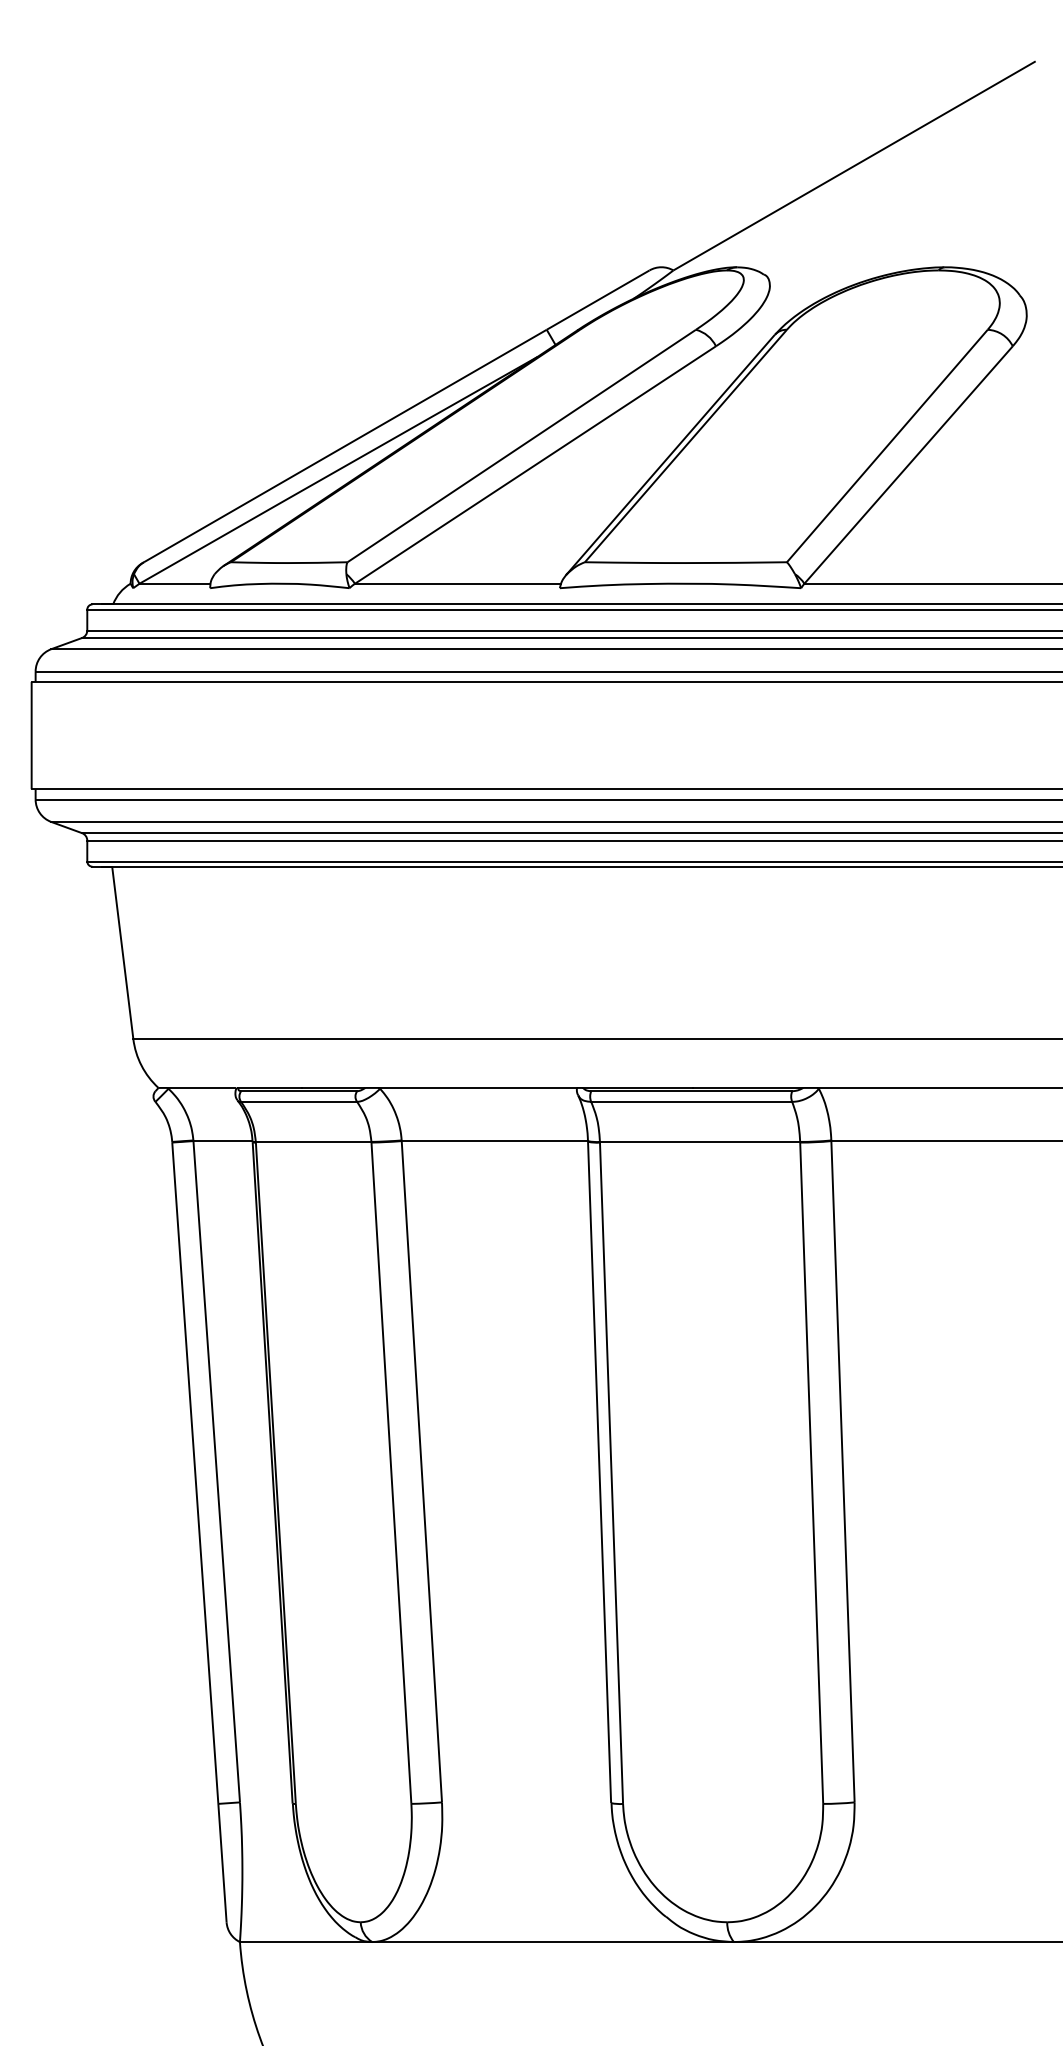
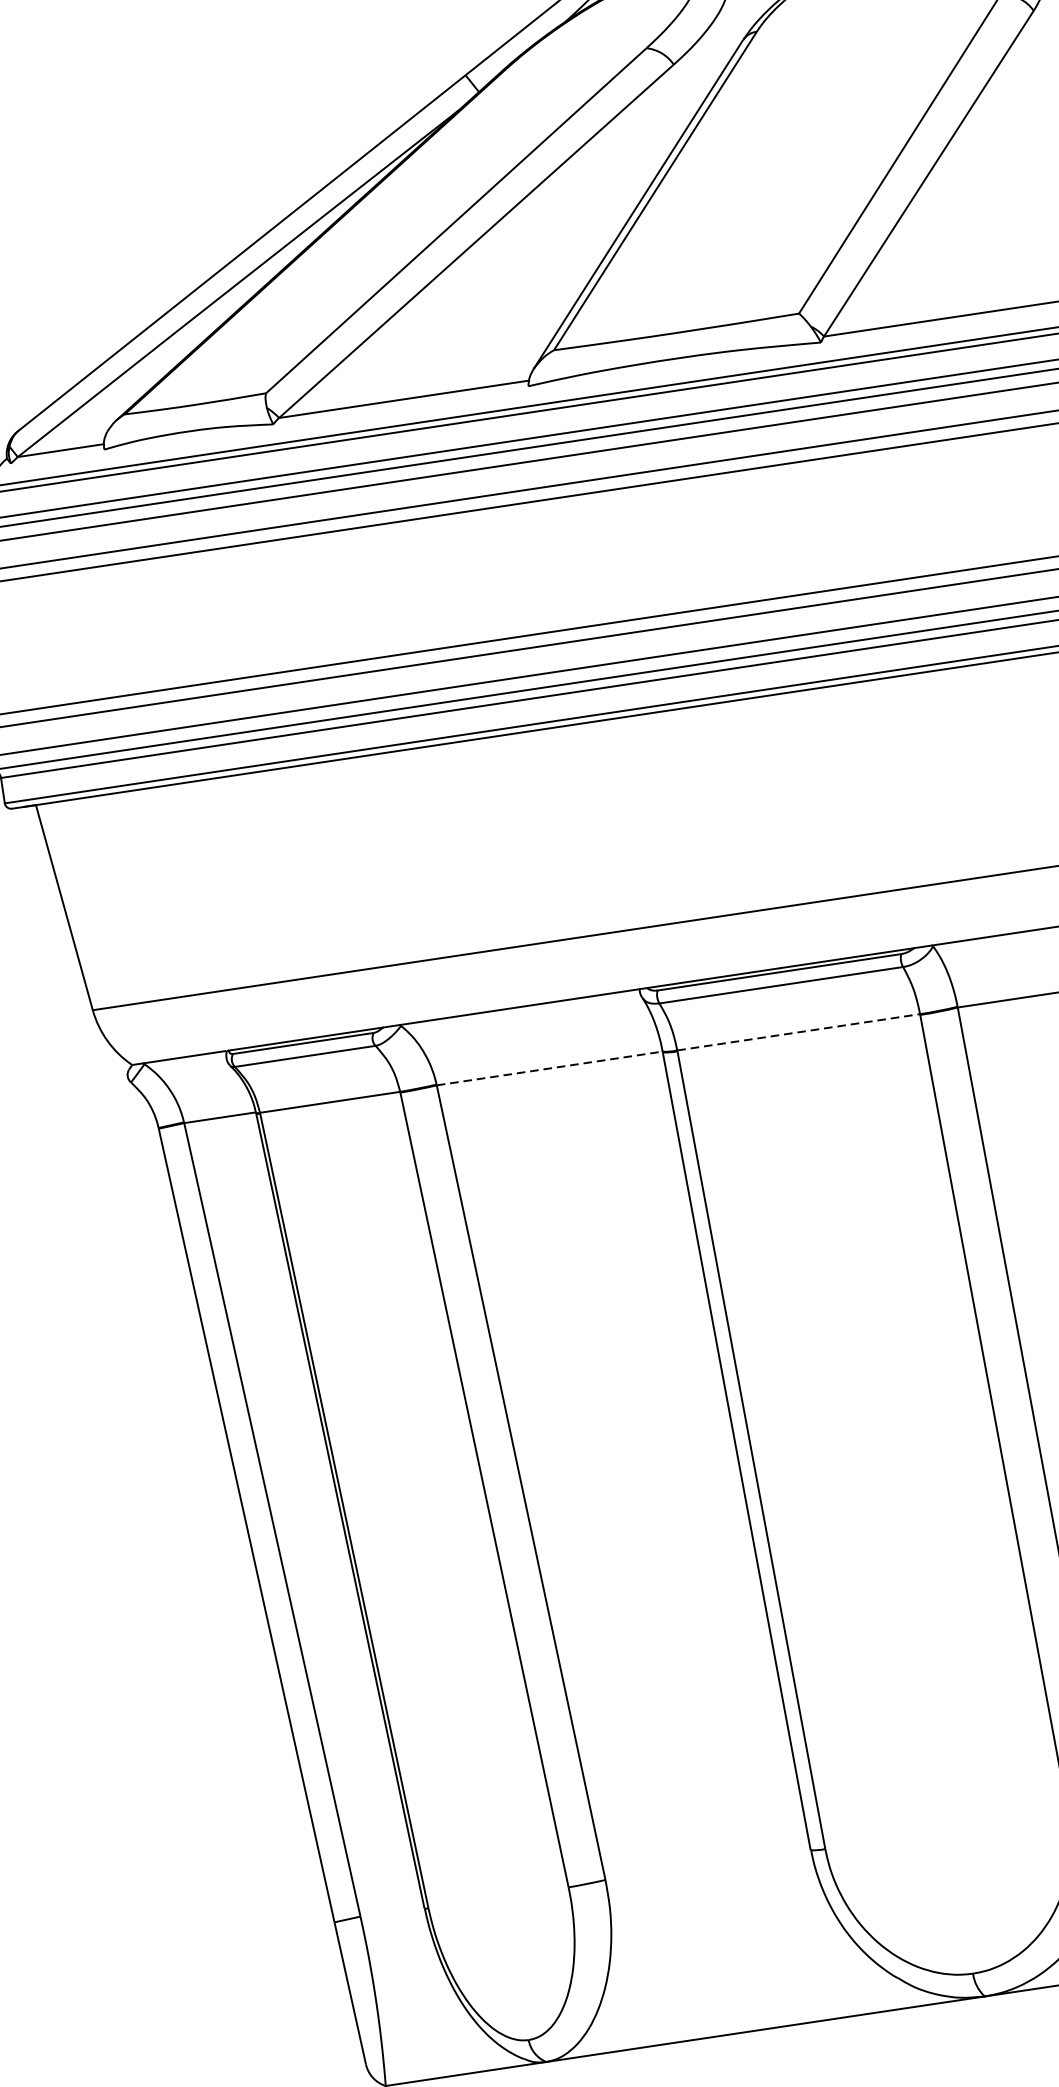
line: (495, 1141) -> (550, 1068), solid -> dashed
line: (700, 1141) -> (799, 1031), solid -> dashed

